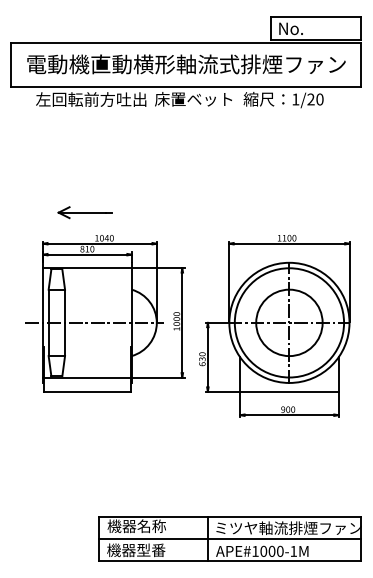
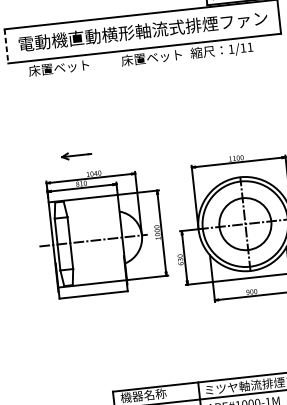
line: (11, 64) -> (6, 46), solid -> dashed
text: (91, 99) -> (72, 66), 左回転前方吐出 -> 床置ベット
text: (315, 99) -> (246, 47), 1/20 -> 1/11
part: (84, 212) -> (76, 155), size x0.7

